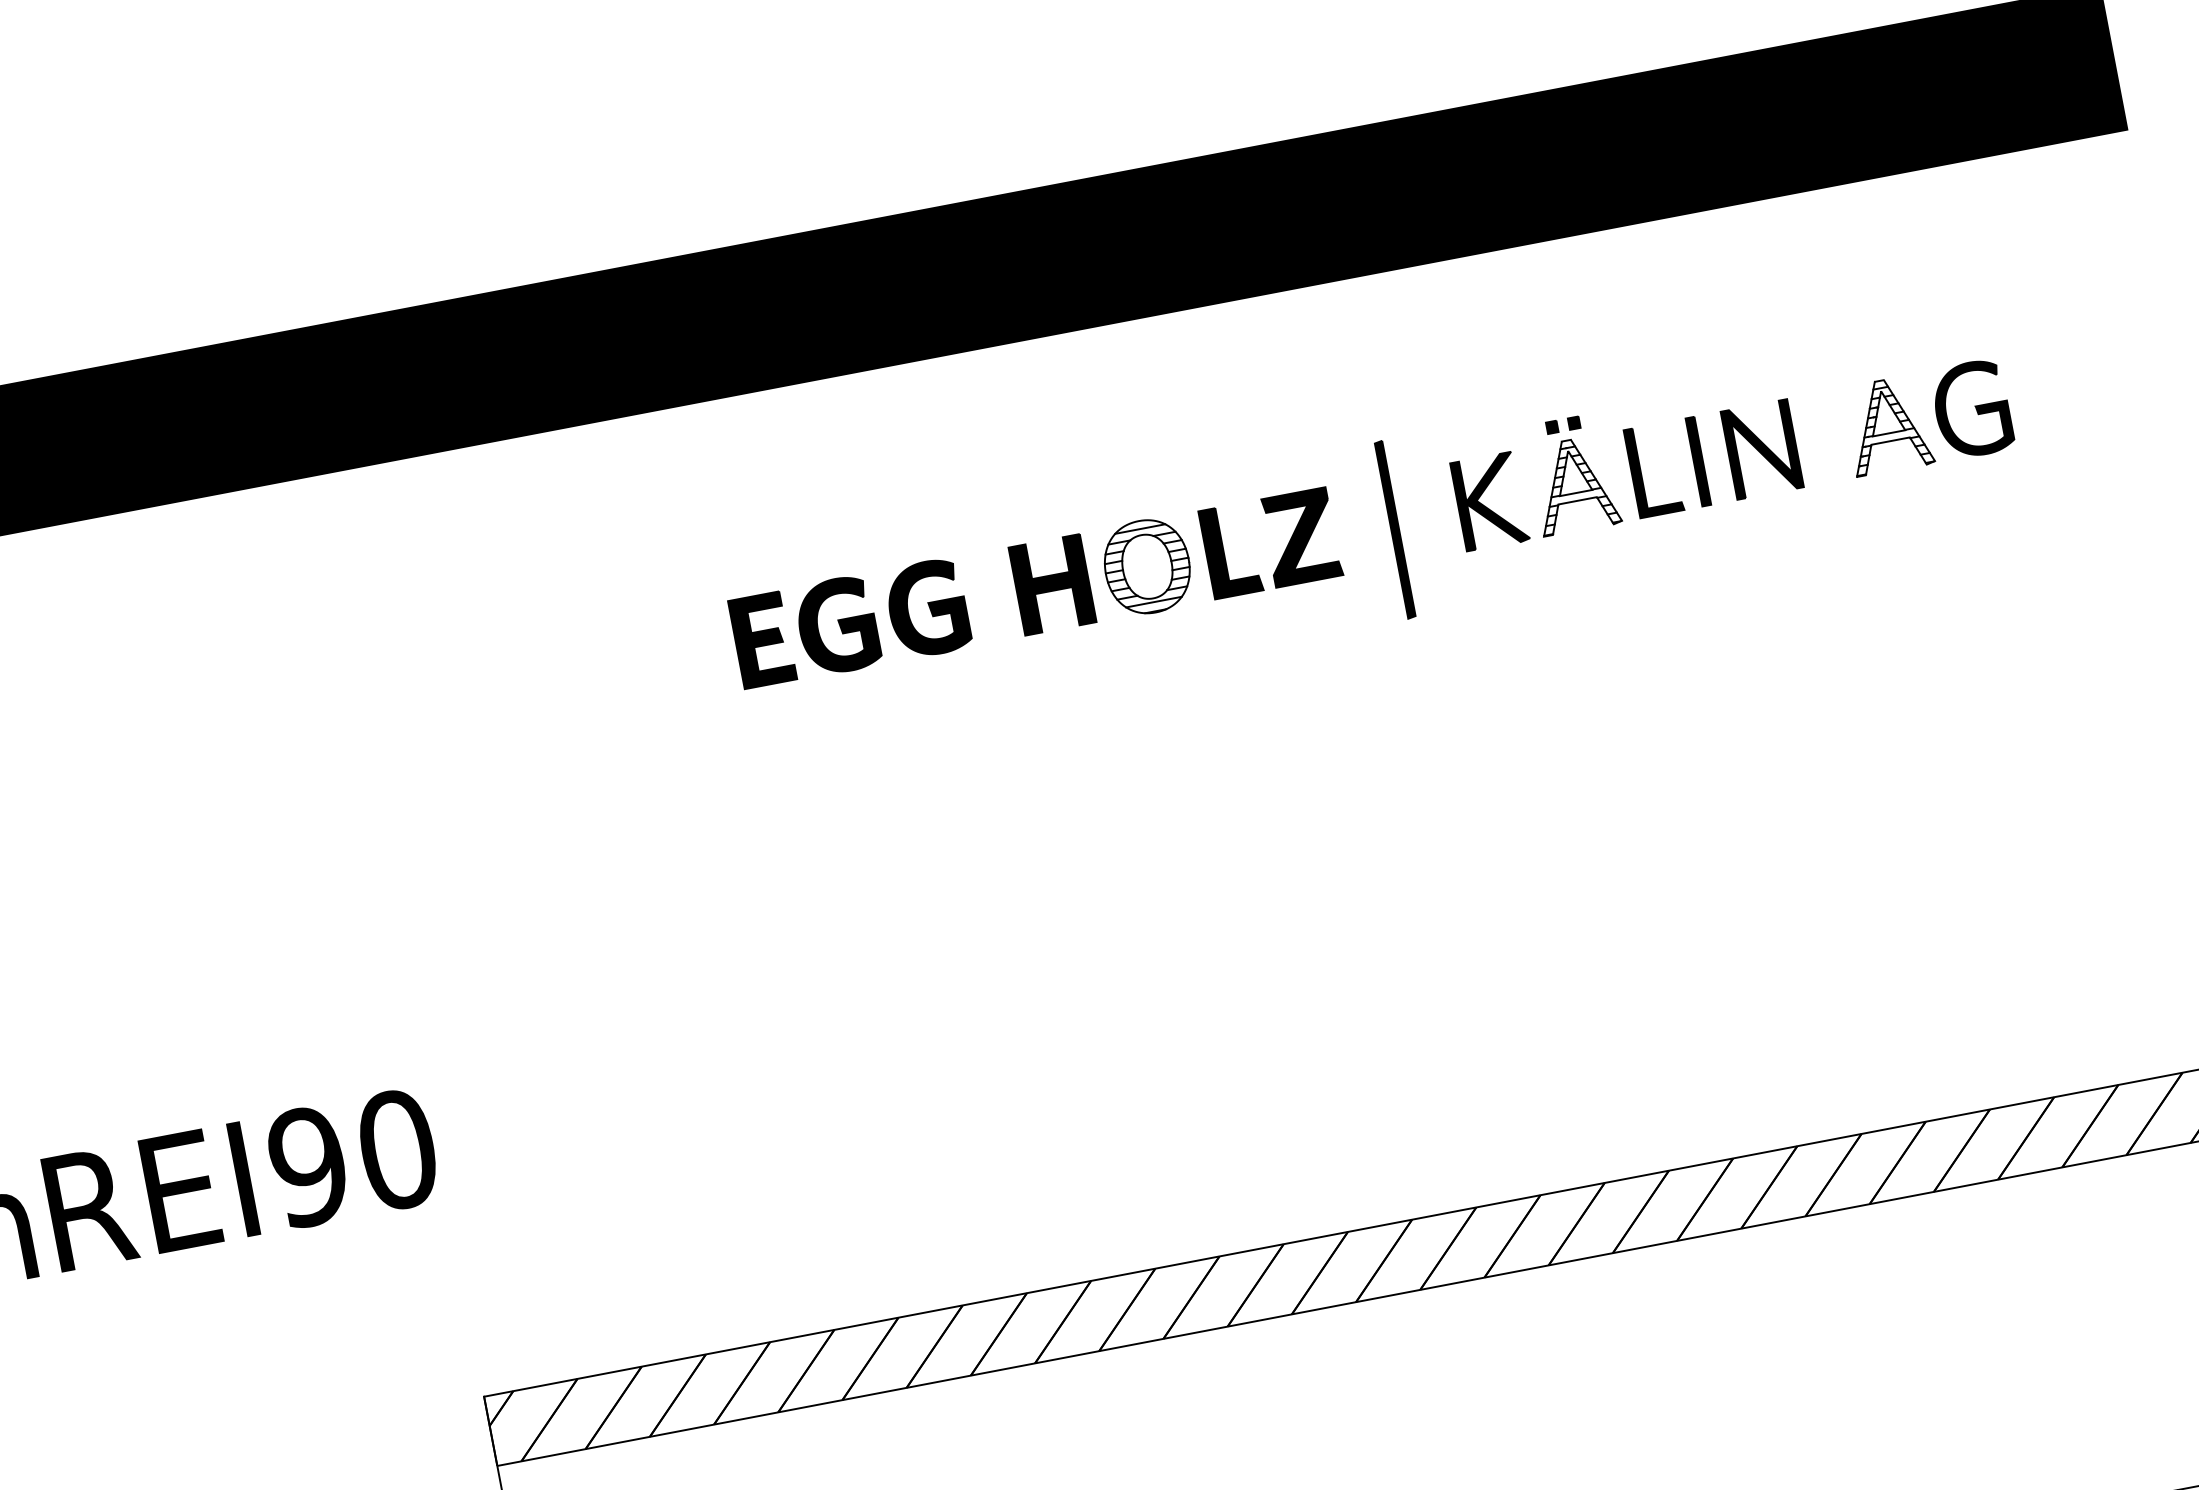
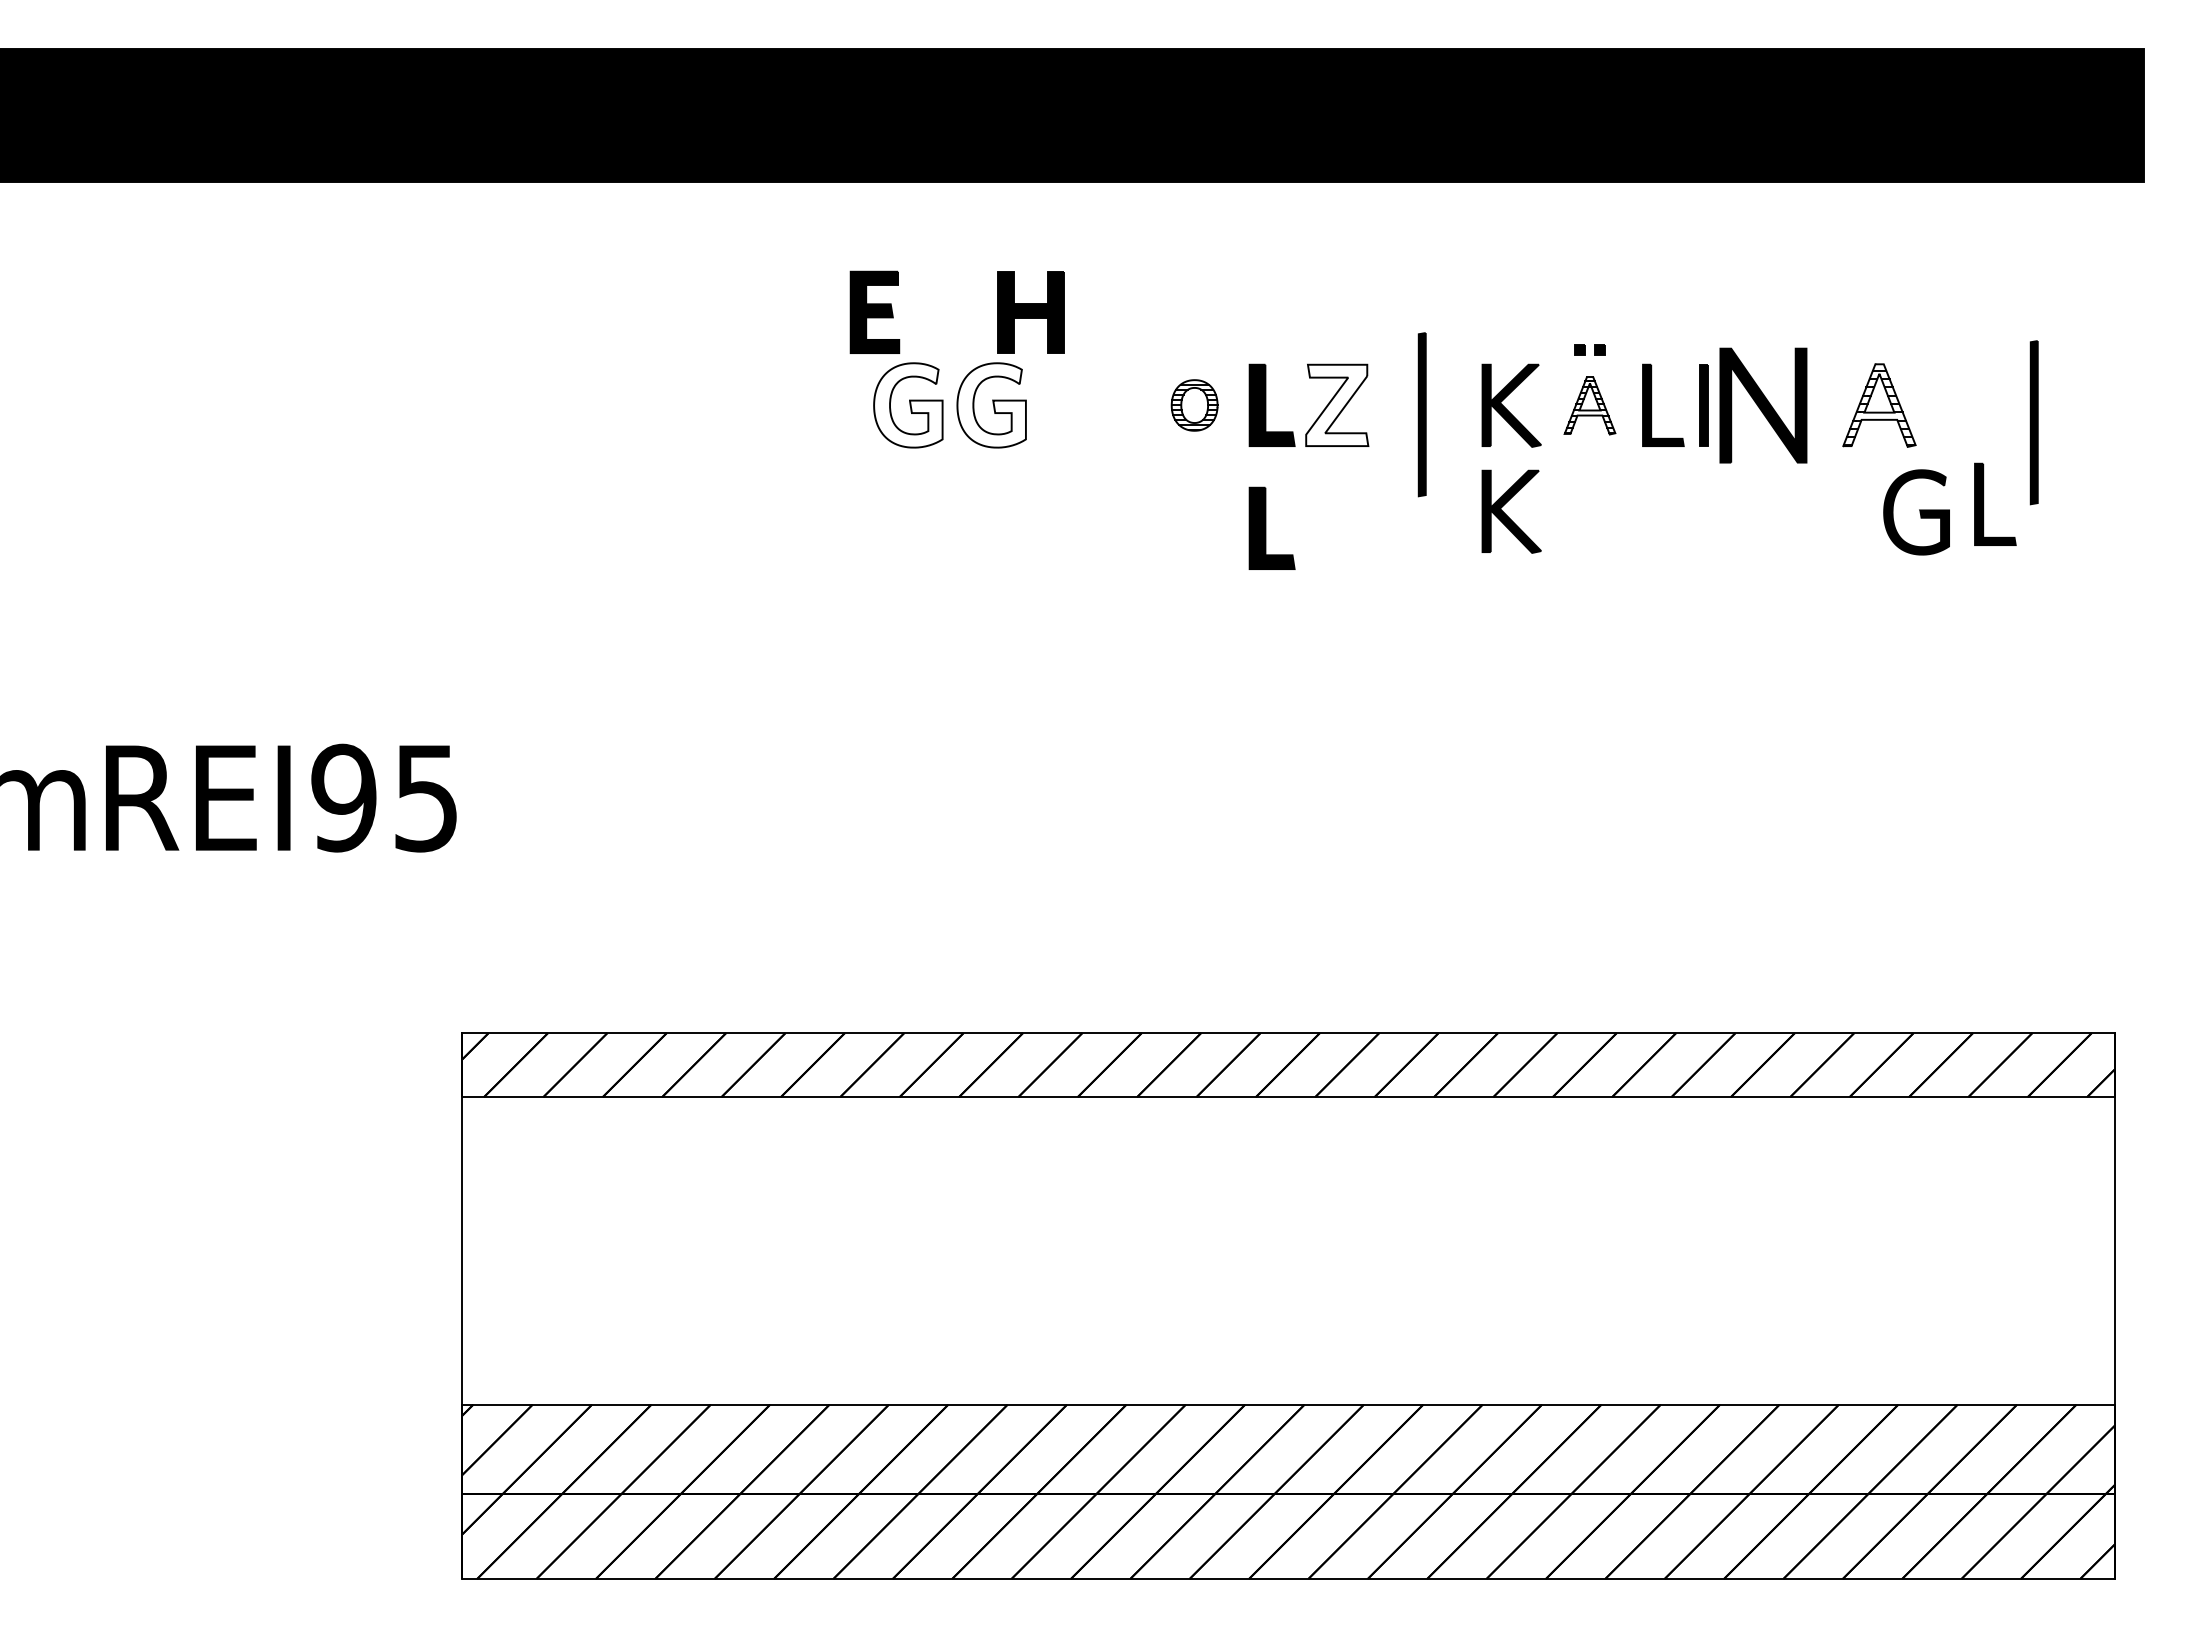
part: (1972, 409) -> (1916, 512), moved
part: (2057, 412) -> (2033, 422), added
part: (1762, 448) -> (1763, 404), size x1.4
part: (1574, 485) -> (1589, 405), size x0.7
part: (2021, 509) -> (1984, 503), added
fill: (1301, 537) -> (1337, 405), removed
part: (1147, 566) -> (1194, 405), size x0.6
part: (1051, 585) -> (1030, 312), moved
fill: (927, 608) -> (991, 405), removed
part: (1511, 616) -> (1511, 511), added
fill: (837, 625) -> (908, 405), removed
part: (761, 639) -> (874, 311), moved
part: (1255, 682) -> (1271, 527), added
text: (397, 1149) -> (426, 797), REI90 -> REI95

